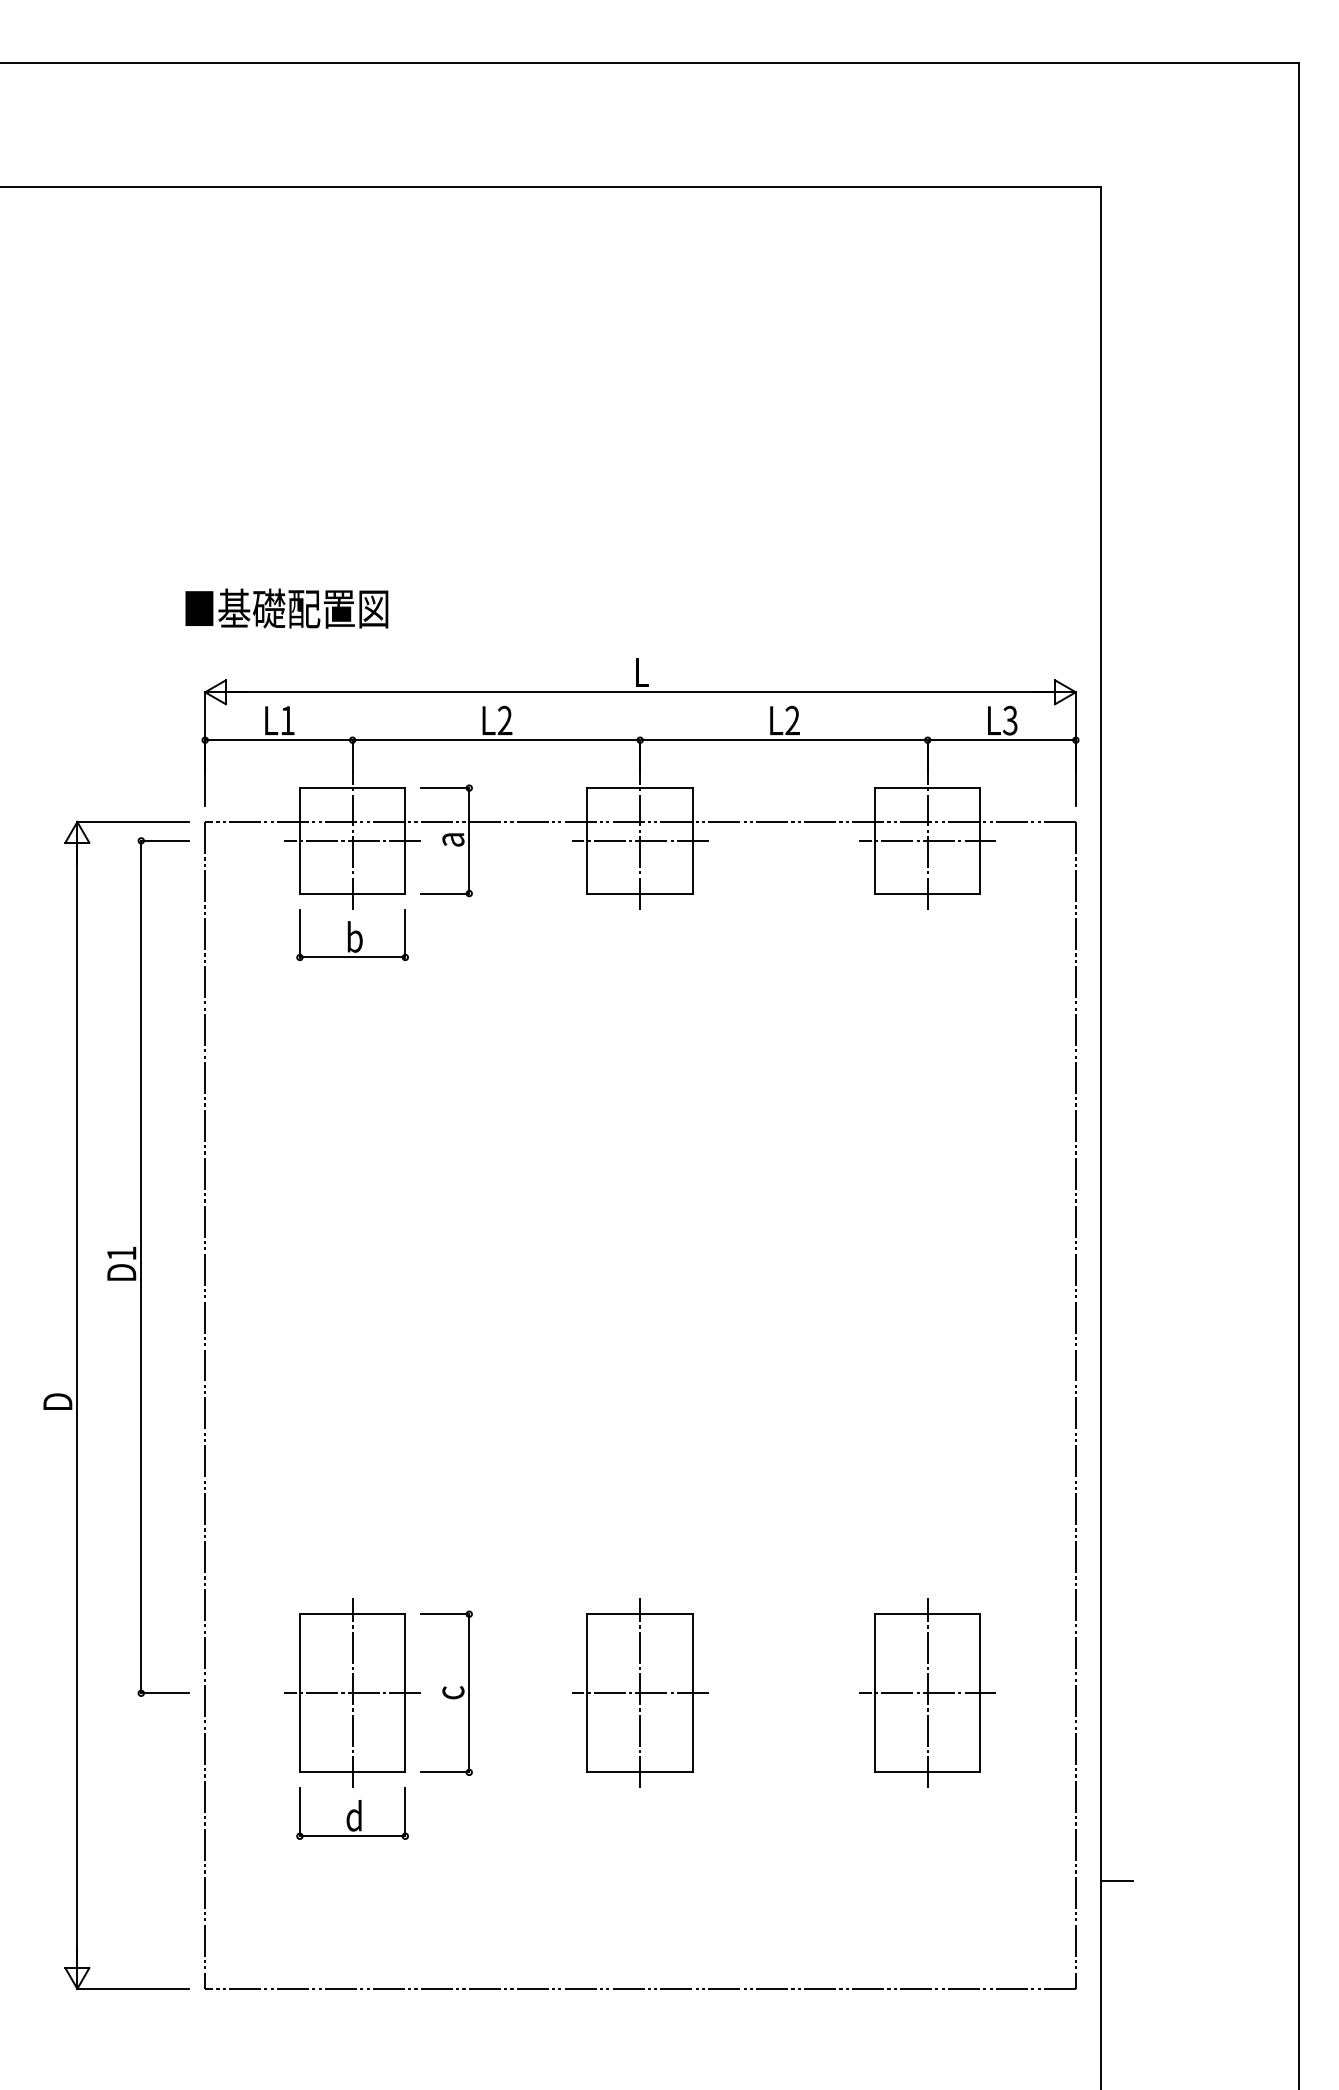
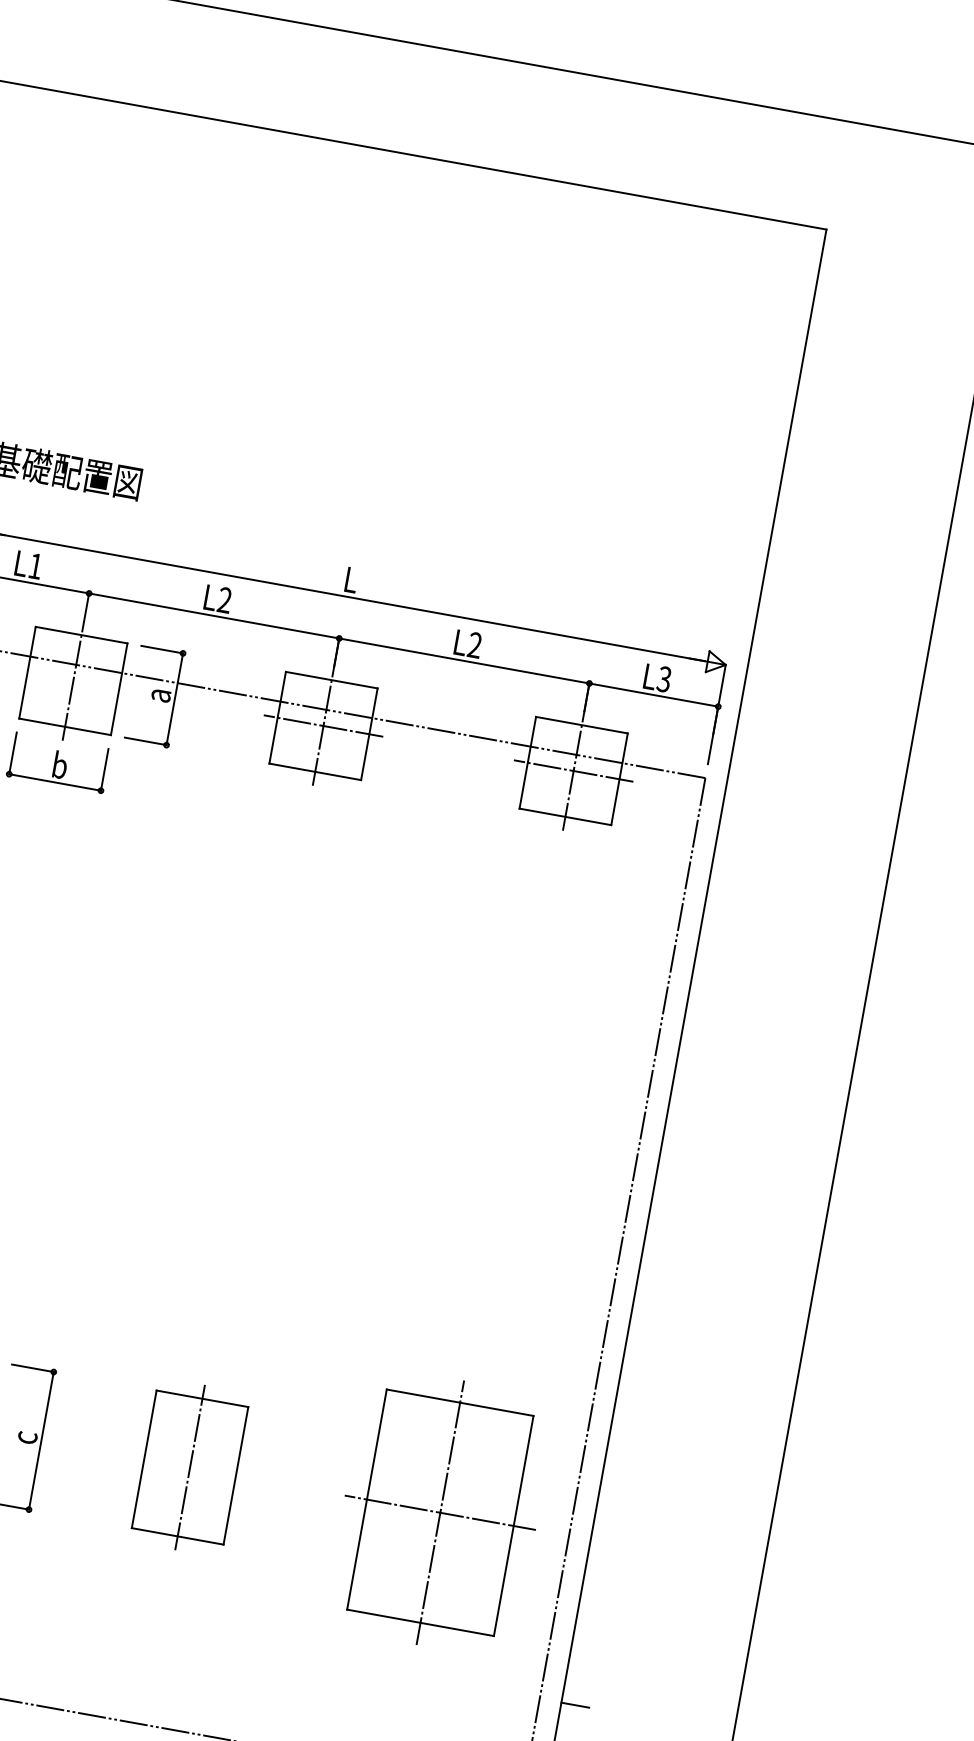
line: (352, 840) -> (73, 680), removed
part: (927, 1692) -> (440, 1511), size x1.6
line: (639, 1693) -> (189, 1467), removed

